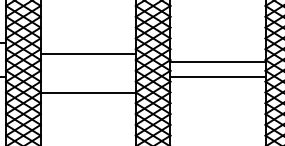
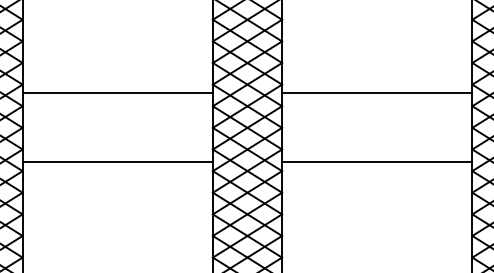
line: (87, 53) -> (116, 92), moved
line: (217, 61) -> (376, 92), moved
line: (87, 93) -> (116, 162), moved

